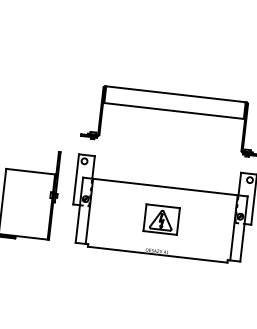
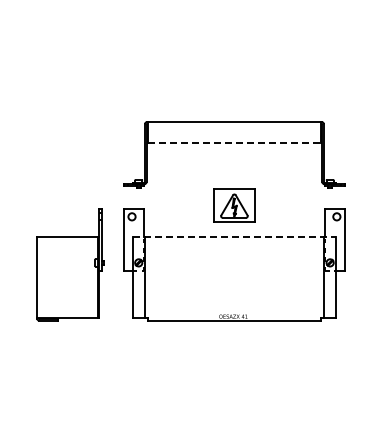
line: (174, 110) -> (234, 142), solid -> dashed
line: (165, 187) -> (234, 237), solid -> dashed
part: (161, 219) -> (234, 205), moved

